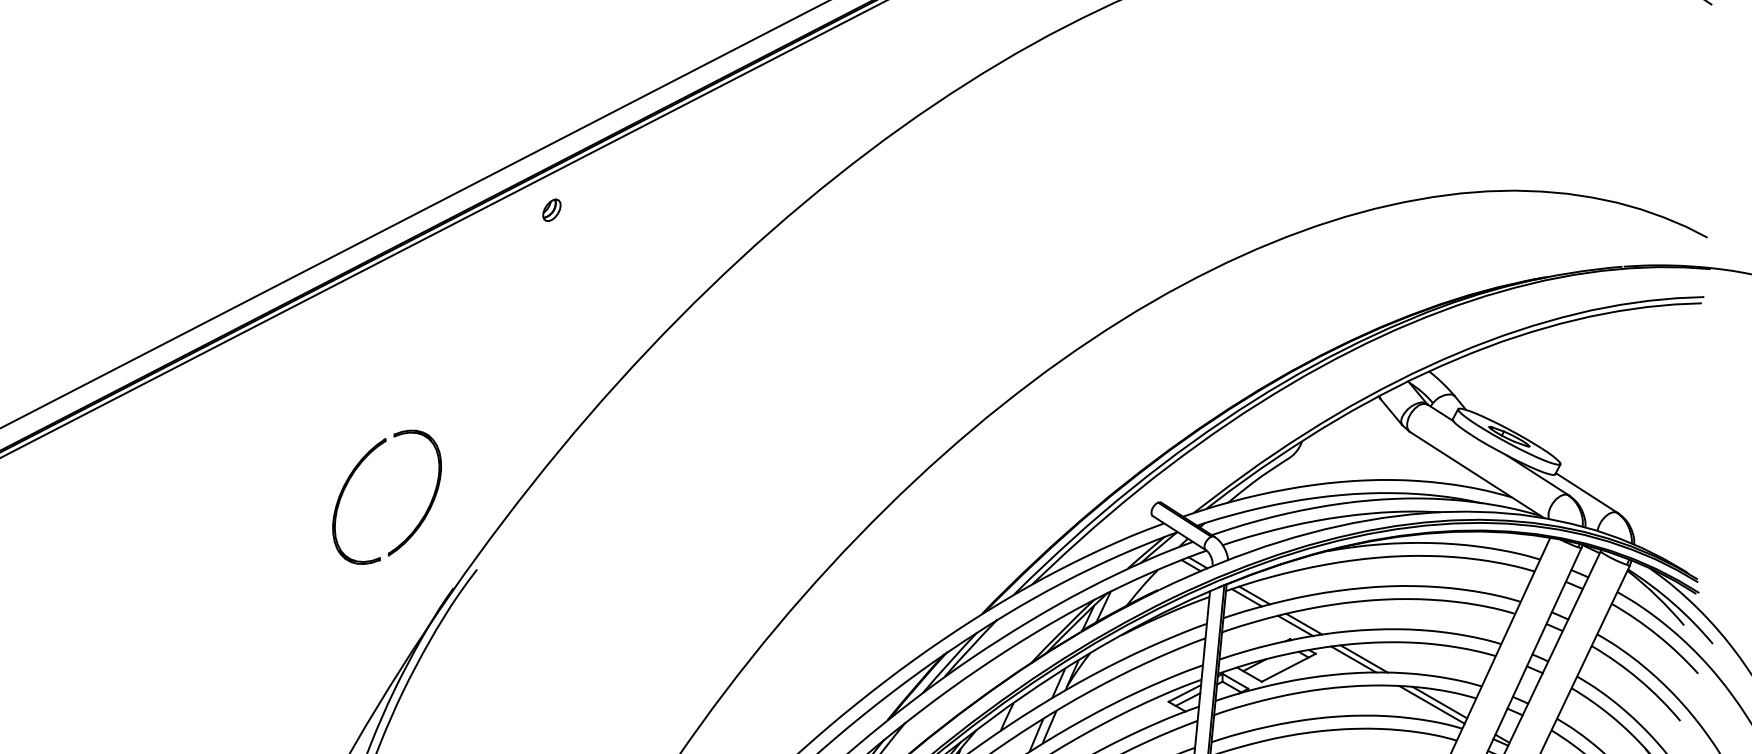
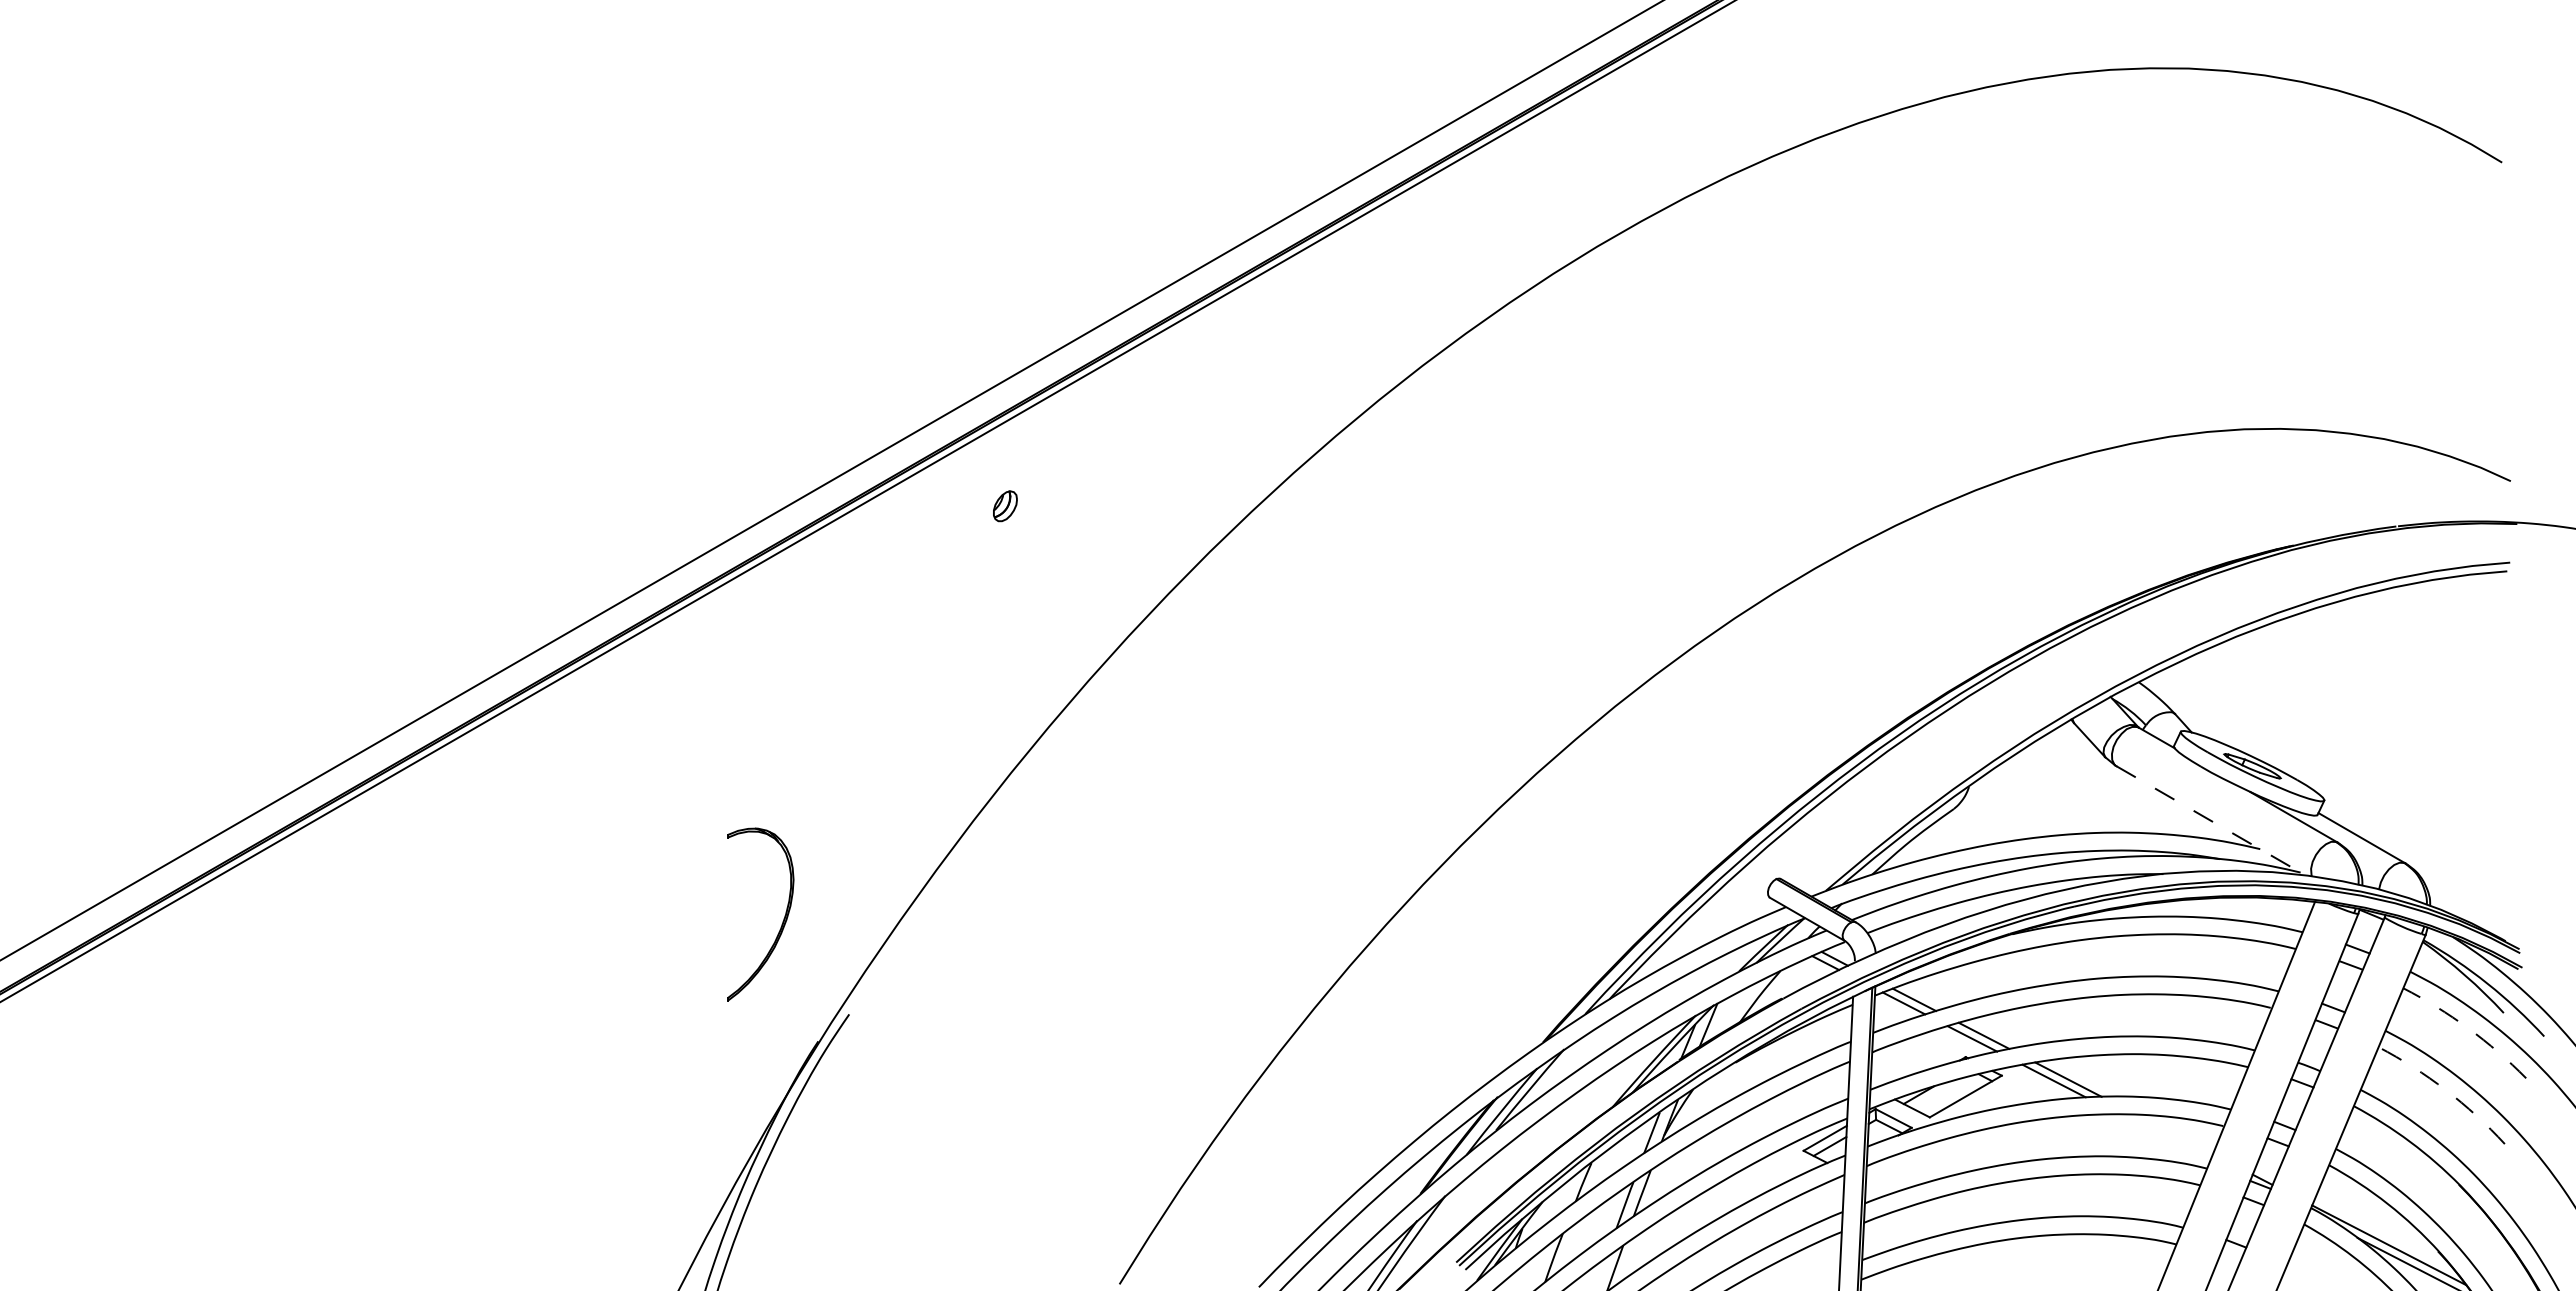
part: (552, 210) -> (1005, 506), moved
line: (1477, 474) -> (2211, 820), solid -> dashed
part: (342, 495) -> (660, 921), removed
arc: (1657, 635) -> (2468, 1028), solid -> dashed
arc: (1638, 679) -> (2445, 1090), solid -> dashed
line: (1439, 702) -> (2174, 1134), removed
line: (1432, 704) -> (2164, 1137), removed

